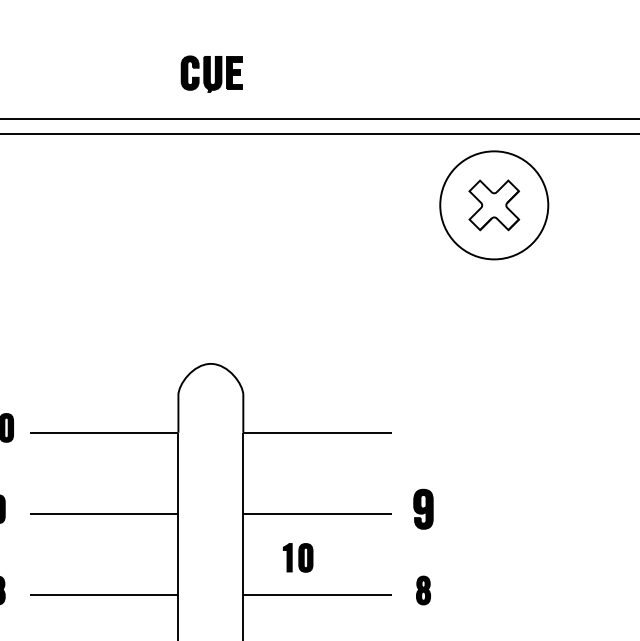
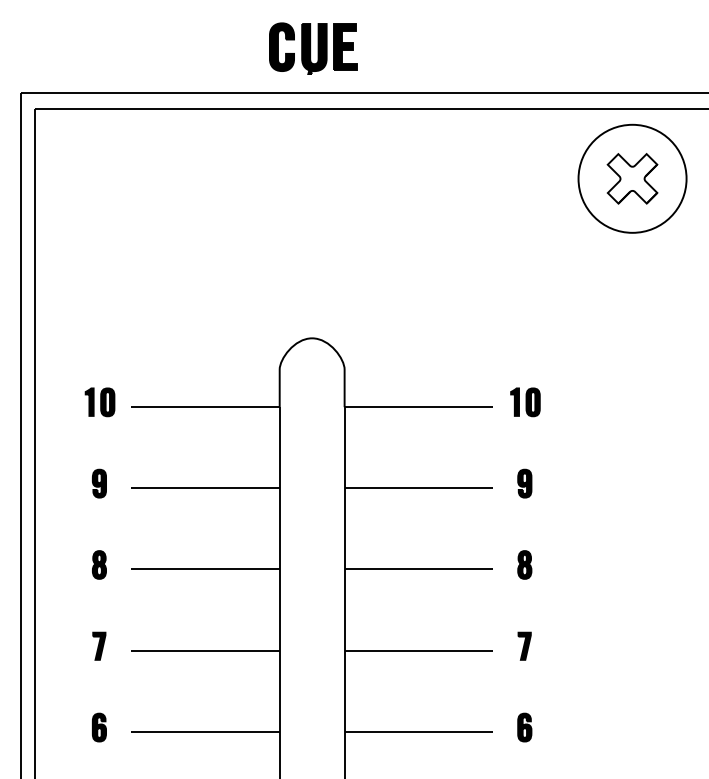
part: (212, 74) -> (313, 48), size x1.43
part: (494, 205) -> (632, 178), moved
part: (423, 509) -> (524, 483), size x0.71
part: (298, 558) -> (525, 402), moved

